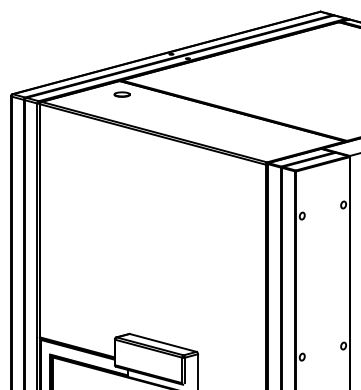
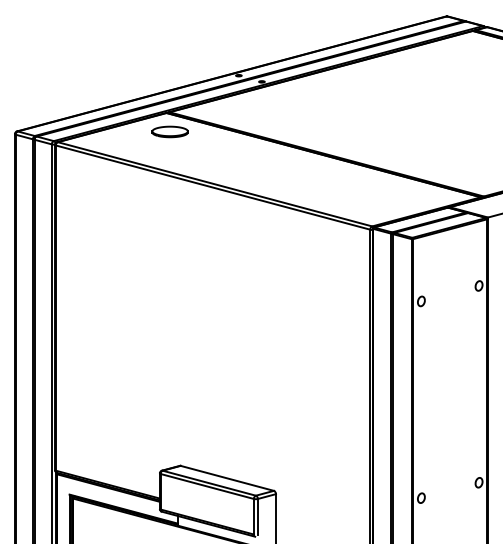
part: (121, 94) -> (169, 131), size x1.67

